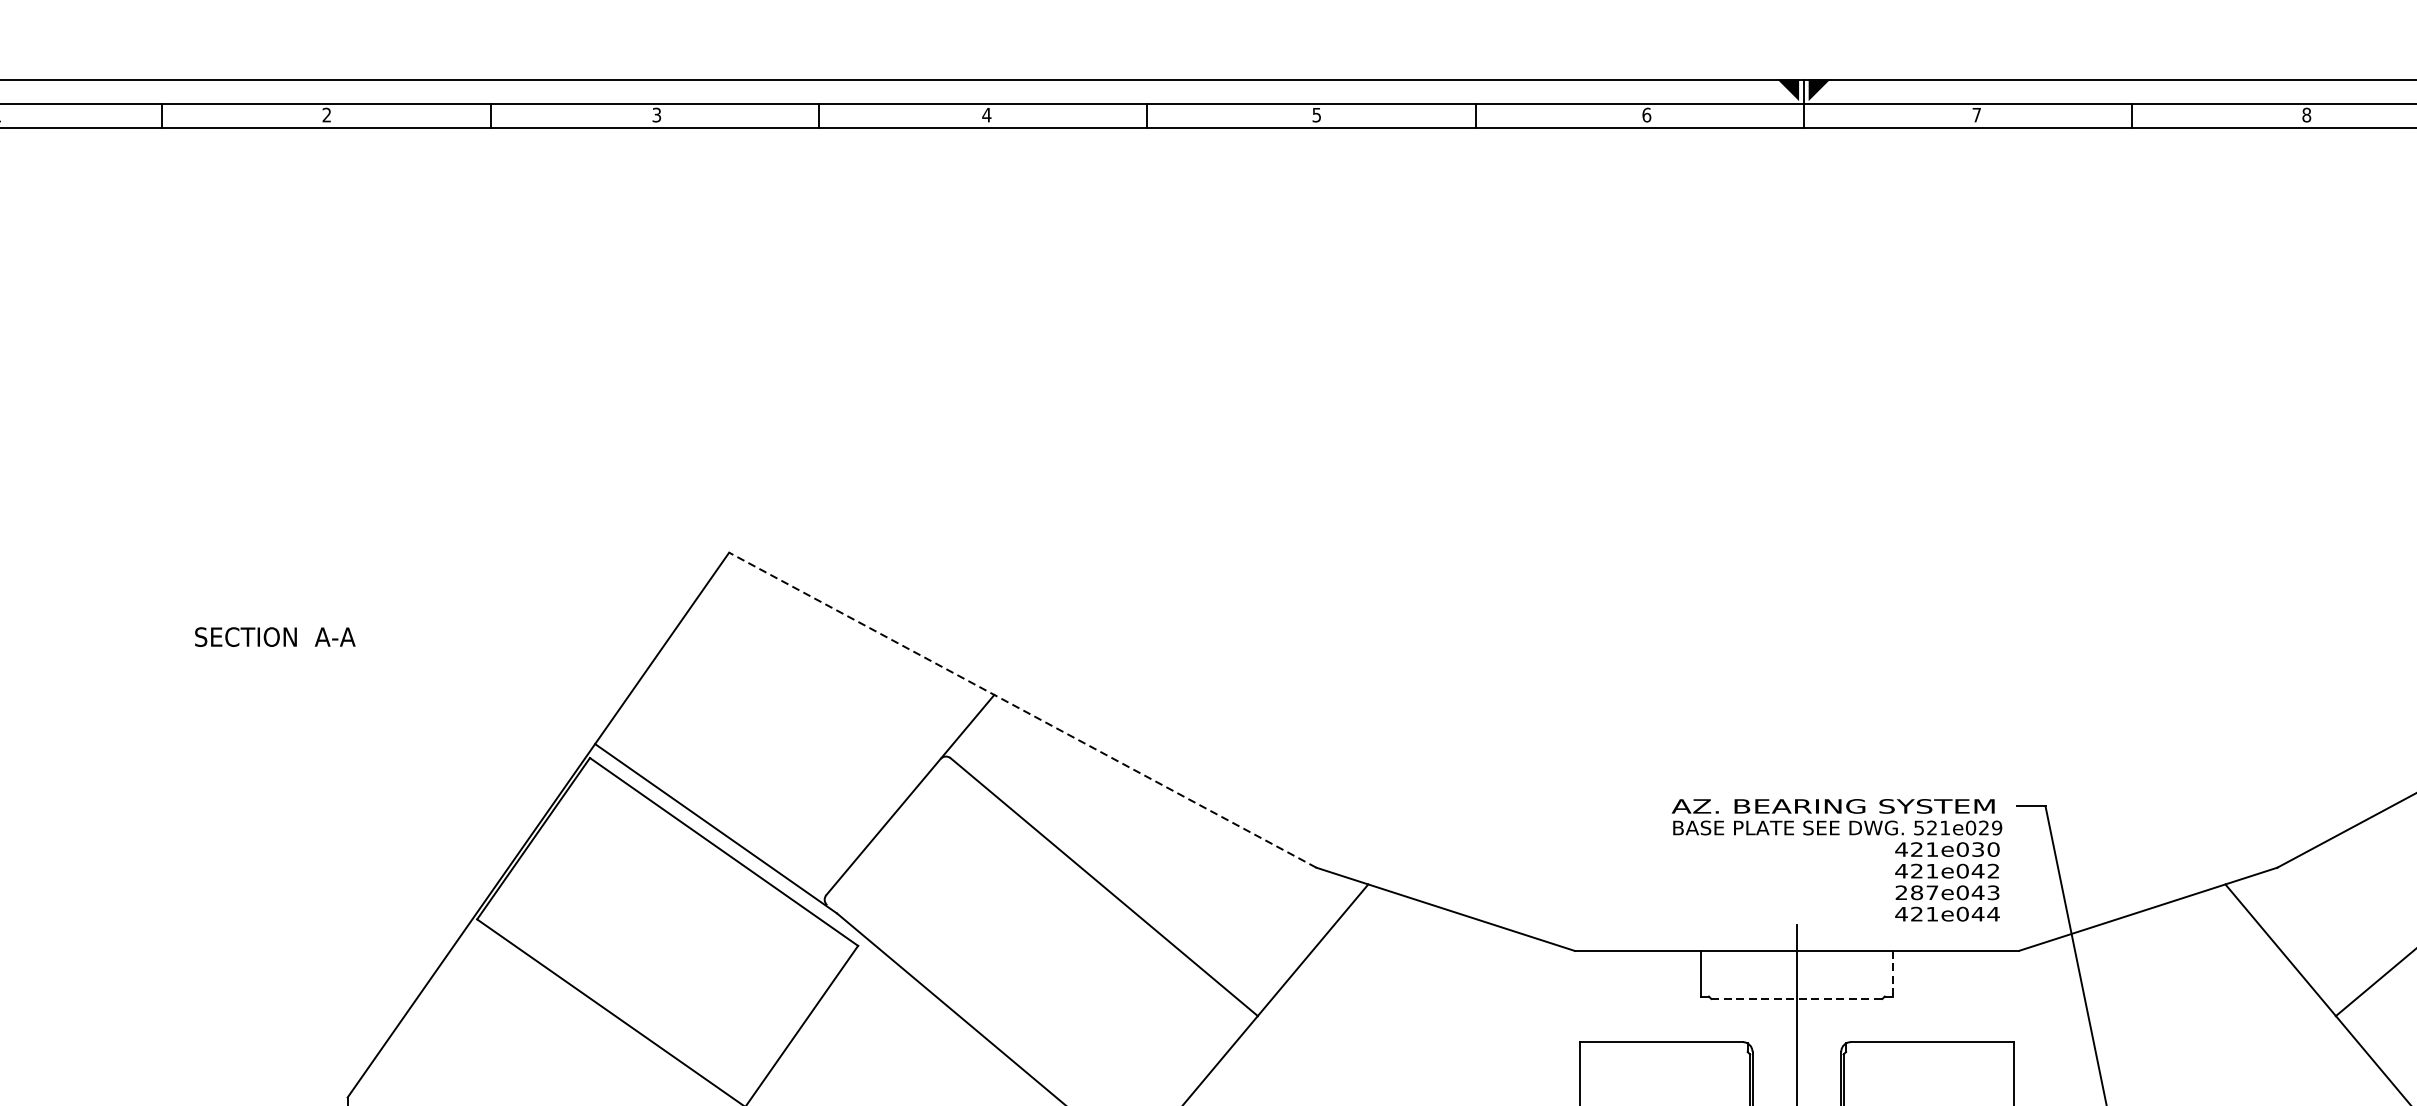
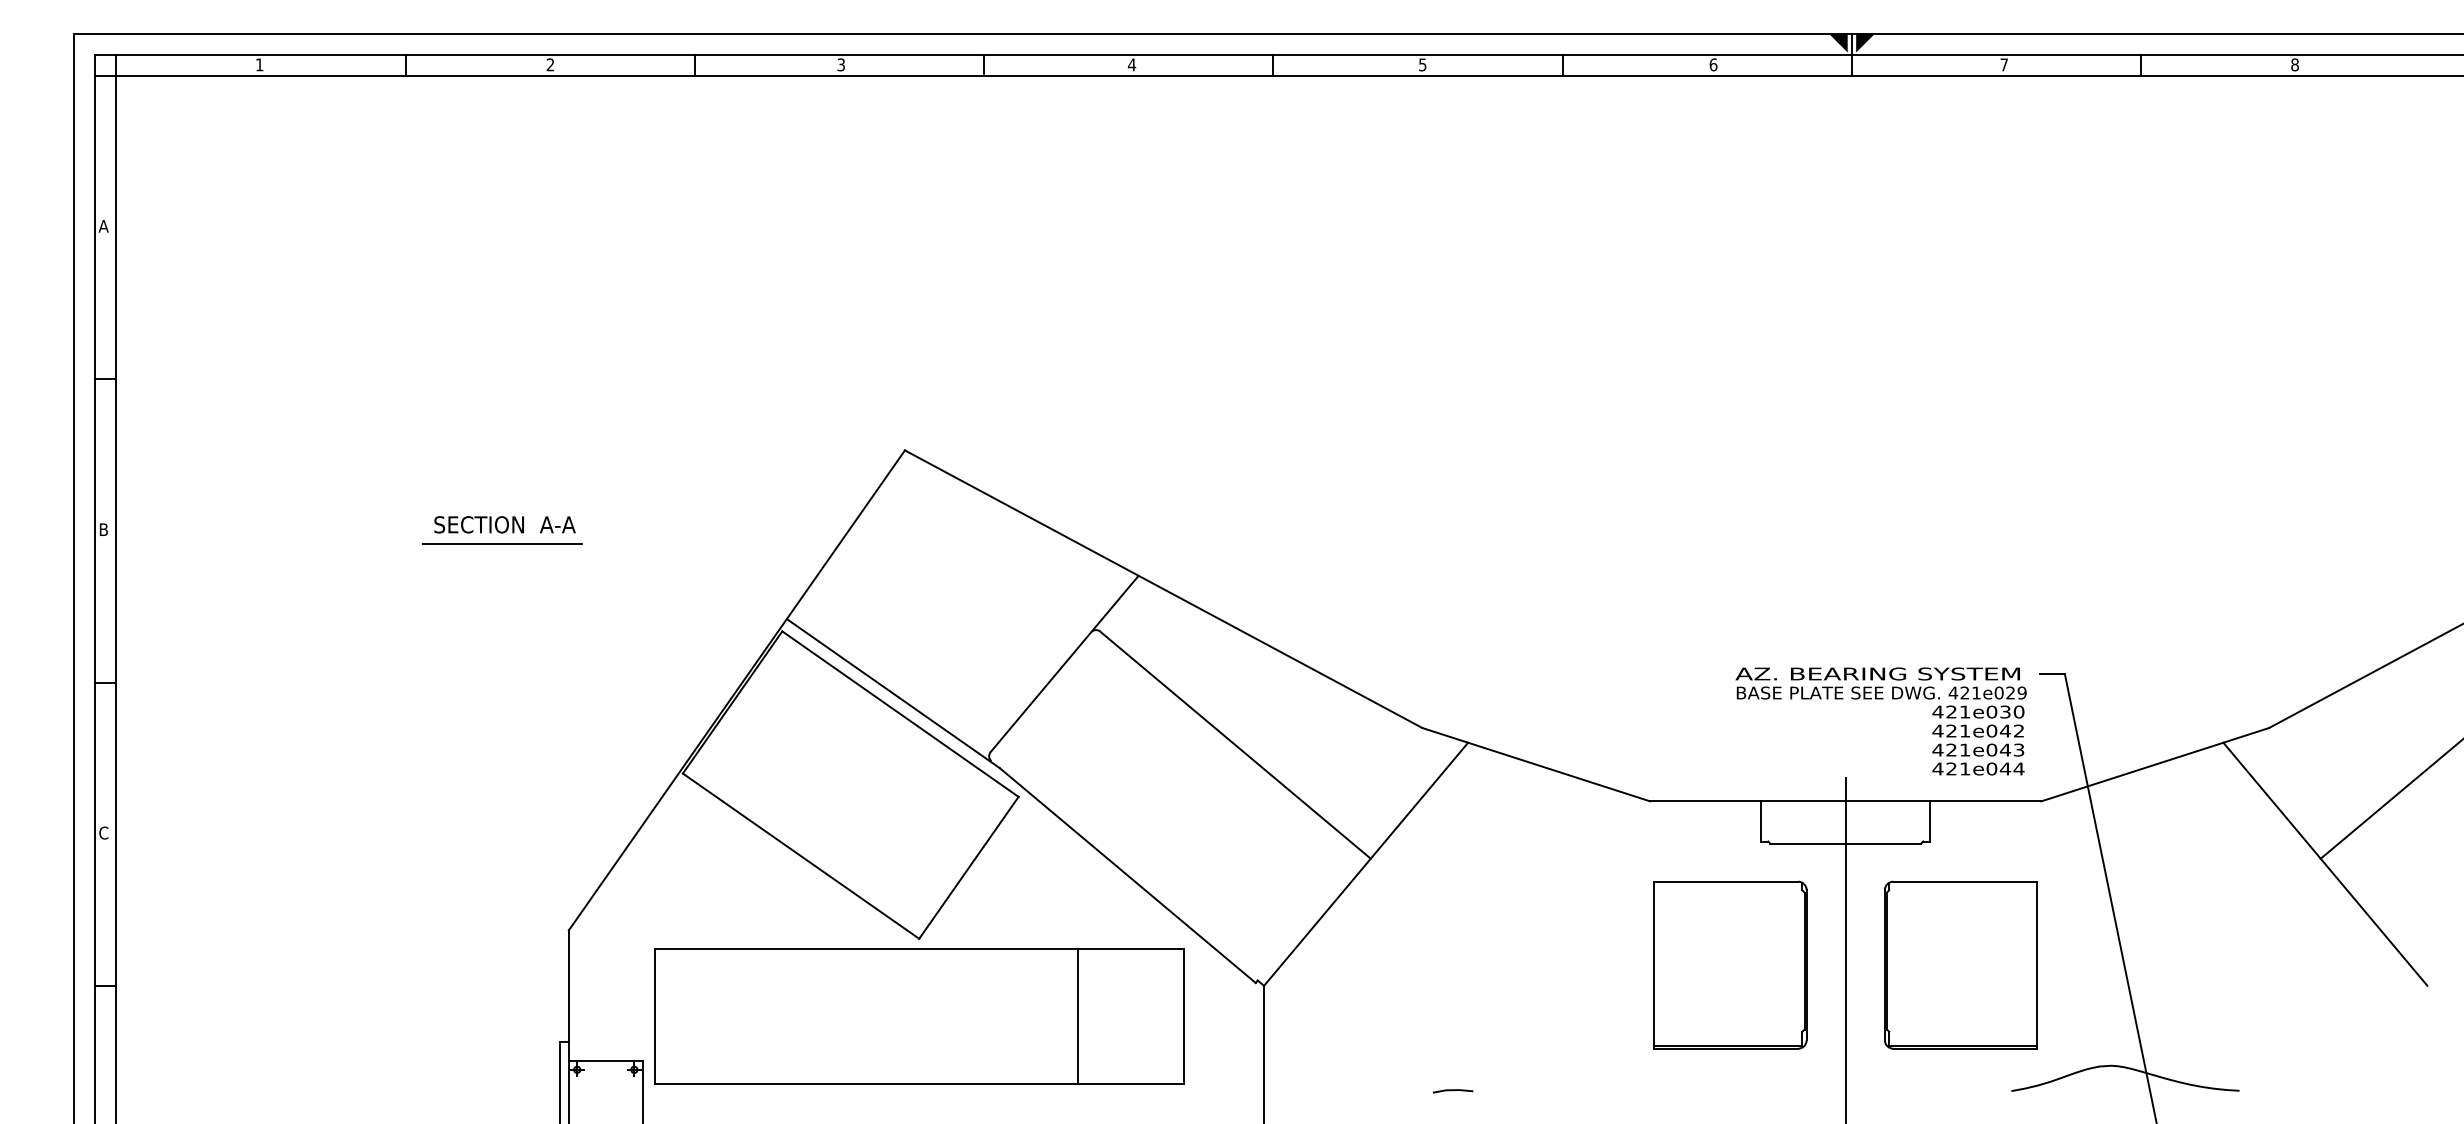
line: (271, 659) -> (501, 544), added
line: (1022, 710) -> (1163, 589), dashed -> solid
text: (1919, 827) -> (1953, 692), 521e029 -> 421e029
text: (1916, 892) -> (1951, 749), 287e043 -> 421e043
line: (1893, 973) -> (1930, 821), dashed -> solid
line: (1797, 998) -> (1846, 843), dashed -> solid

